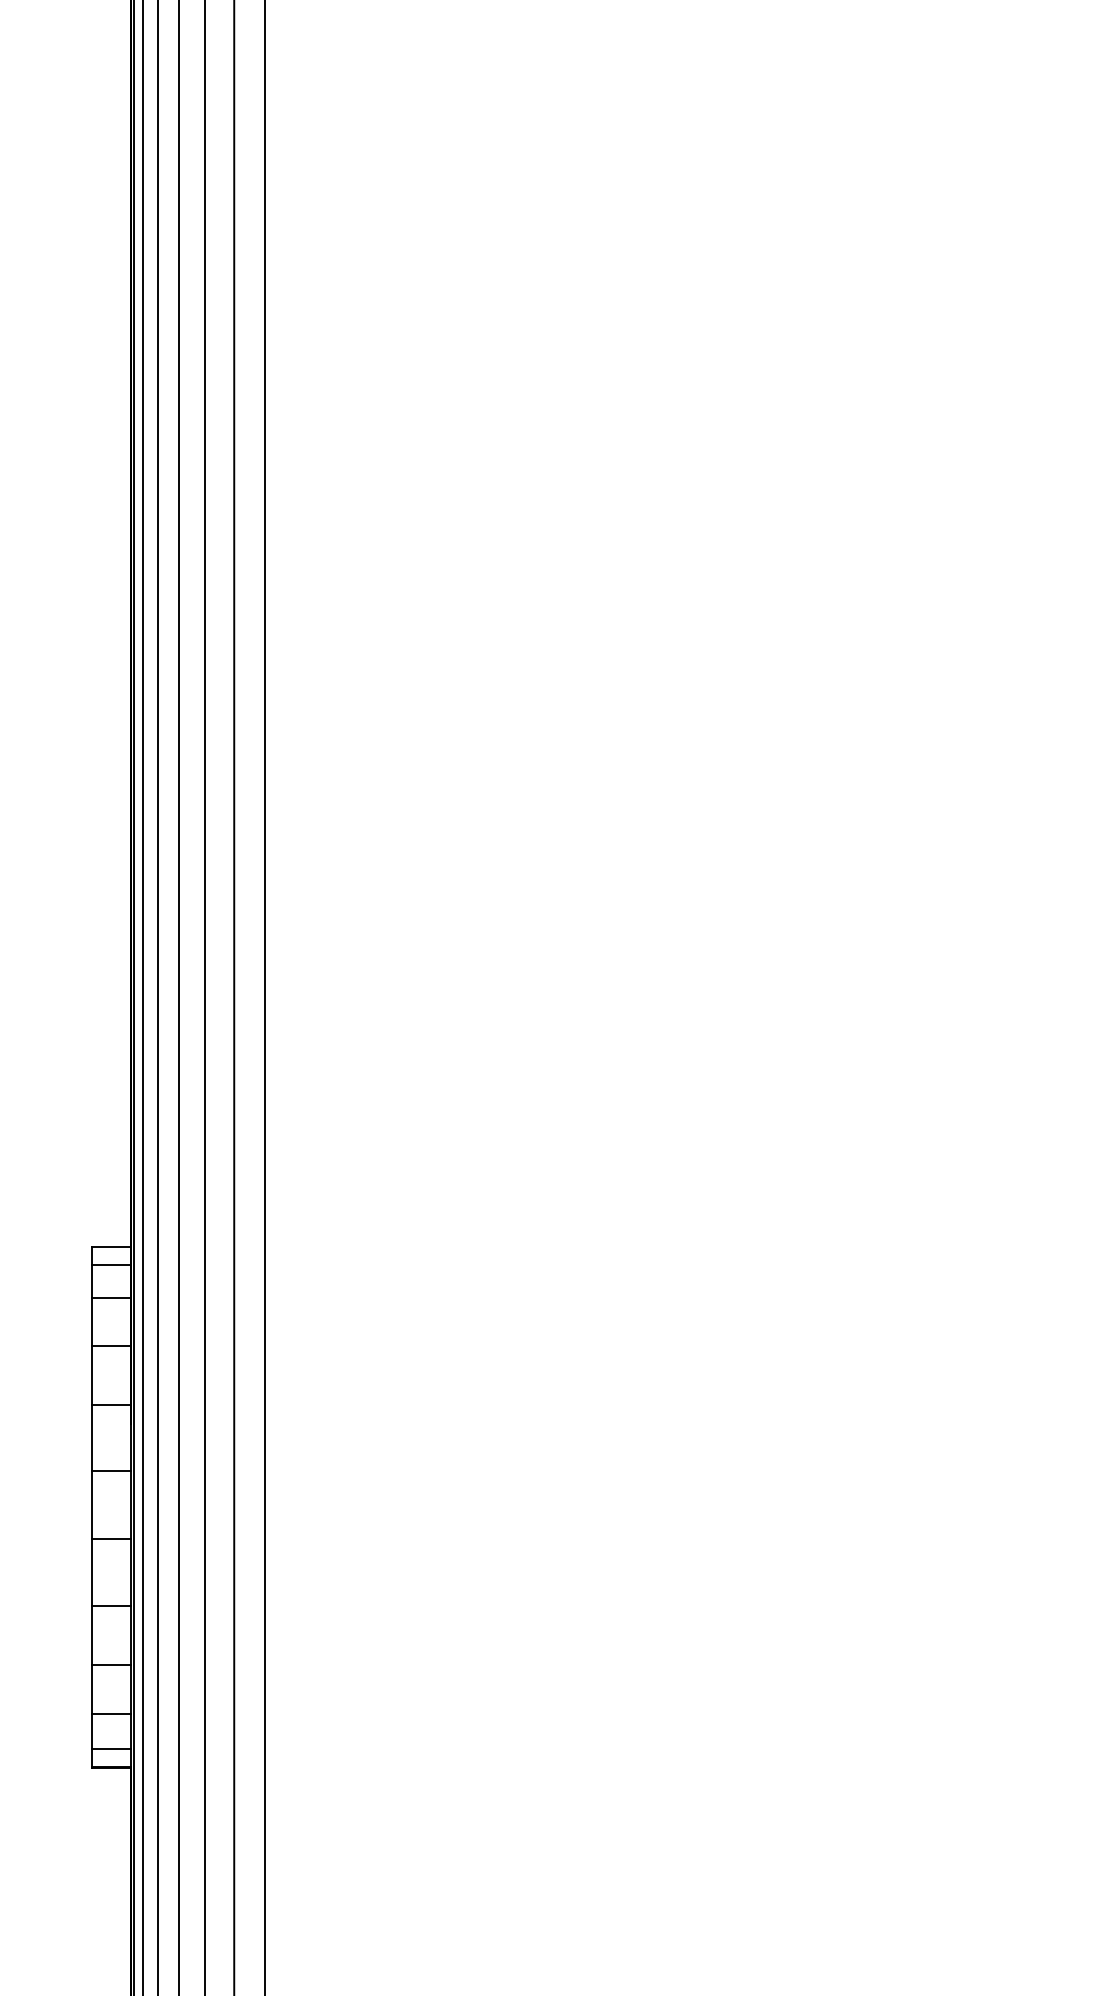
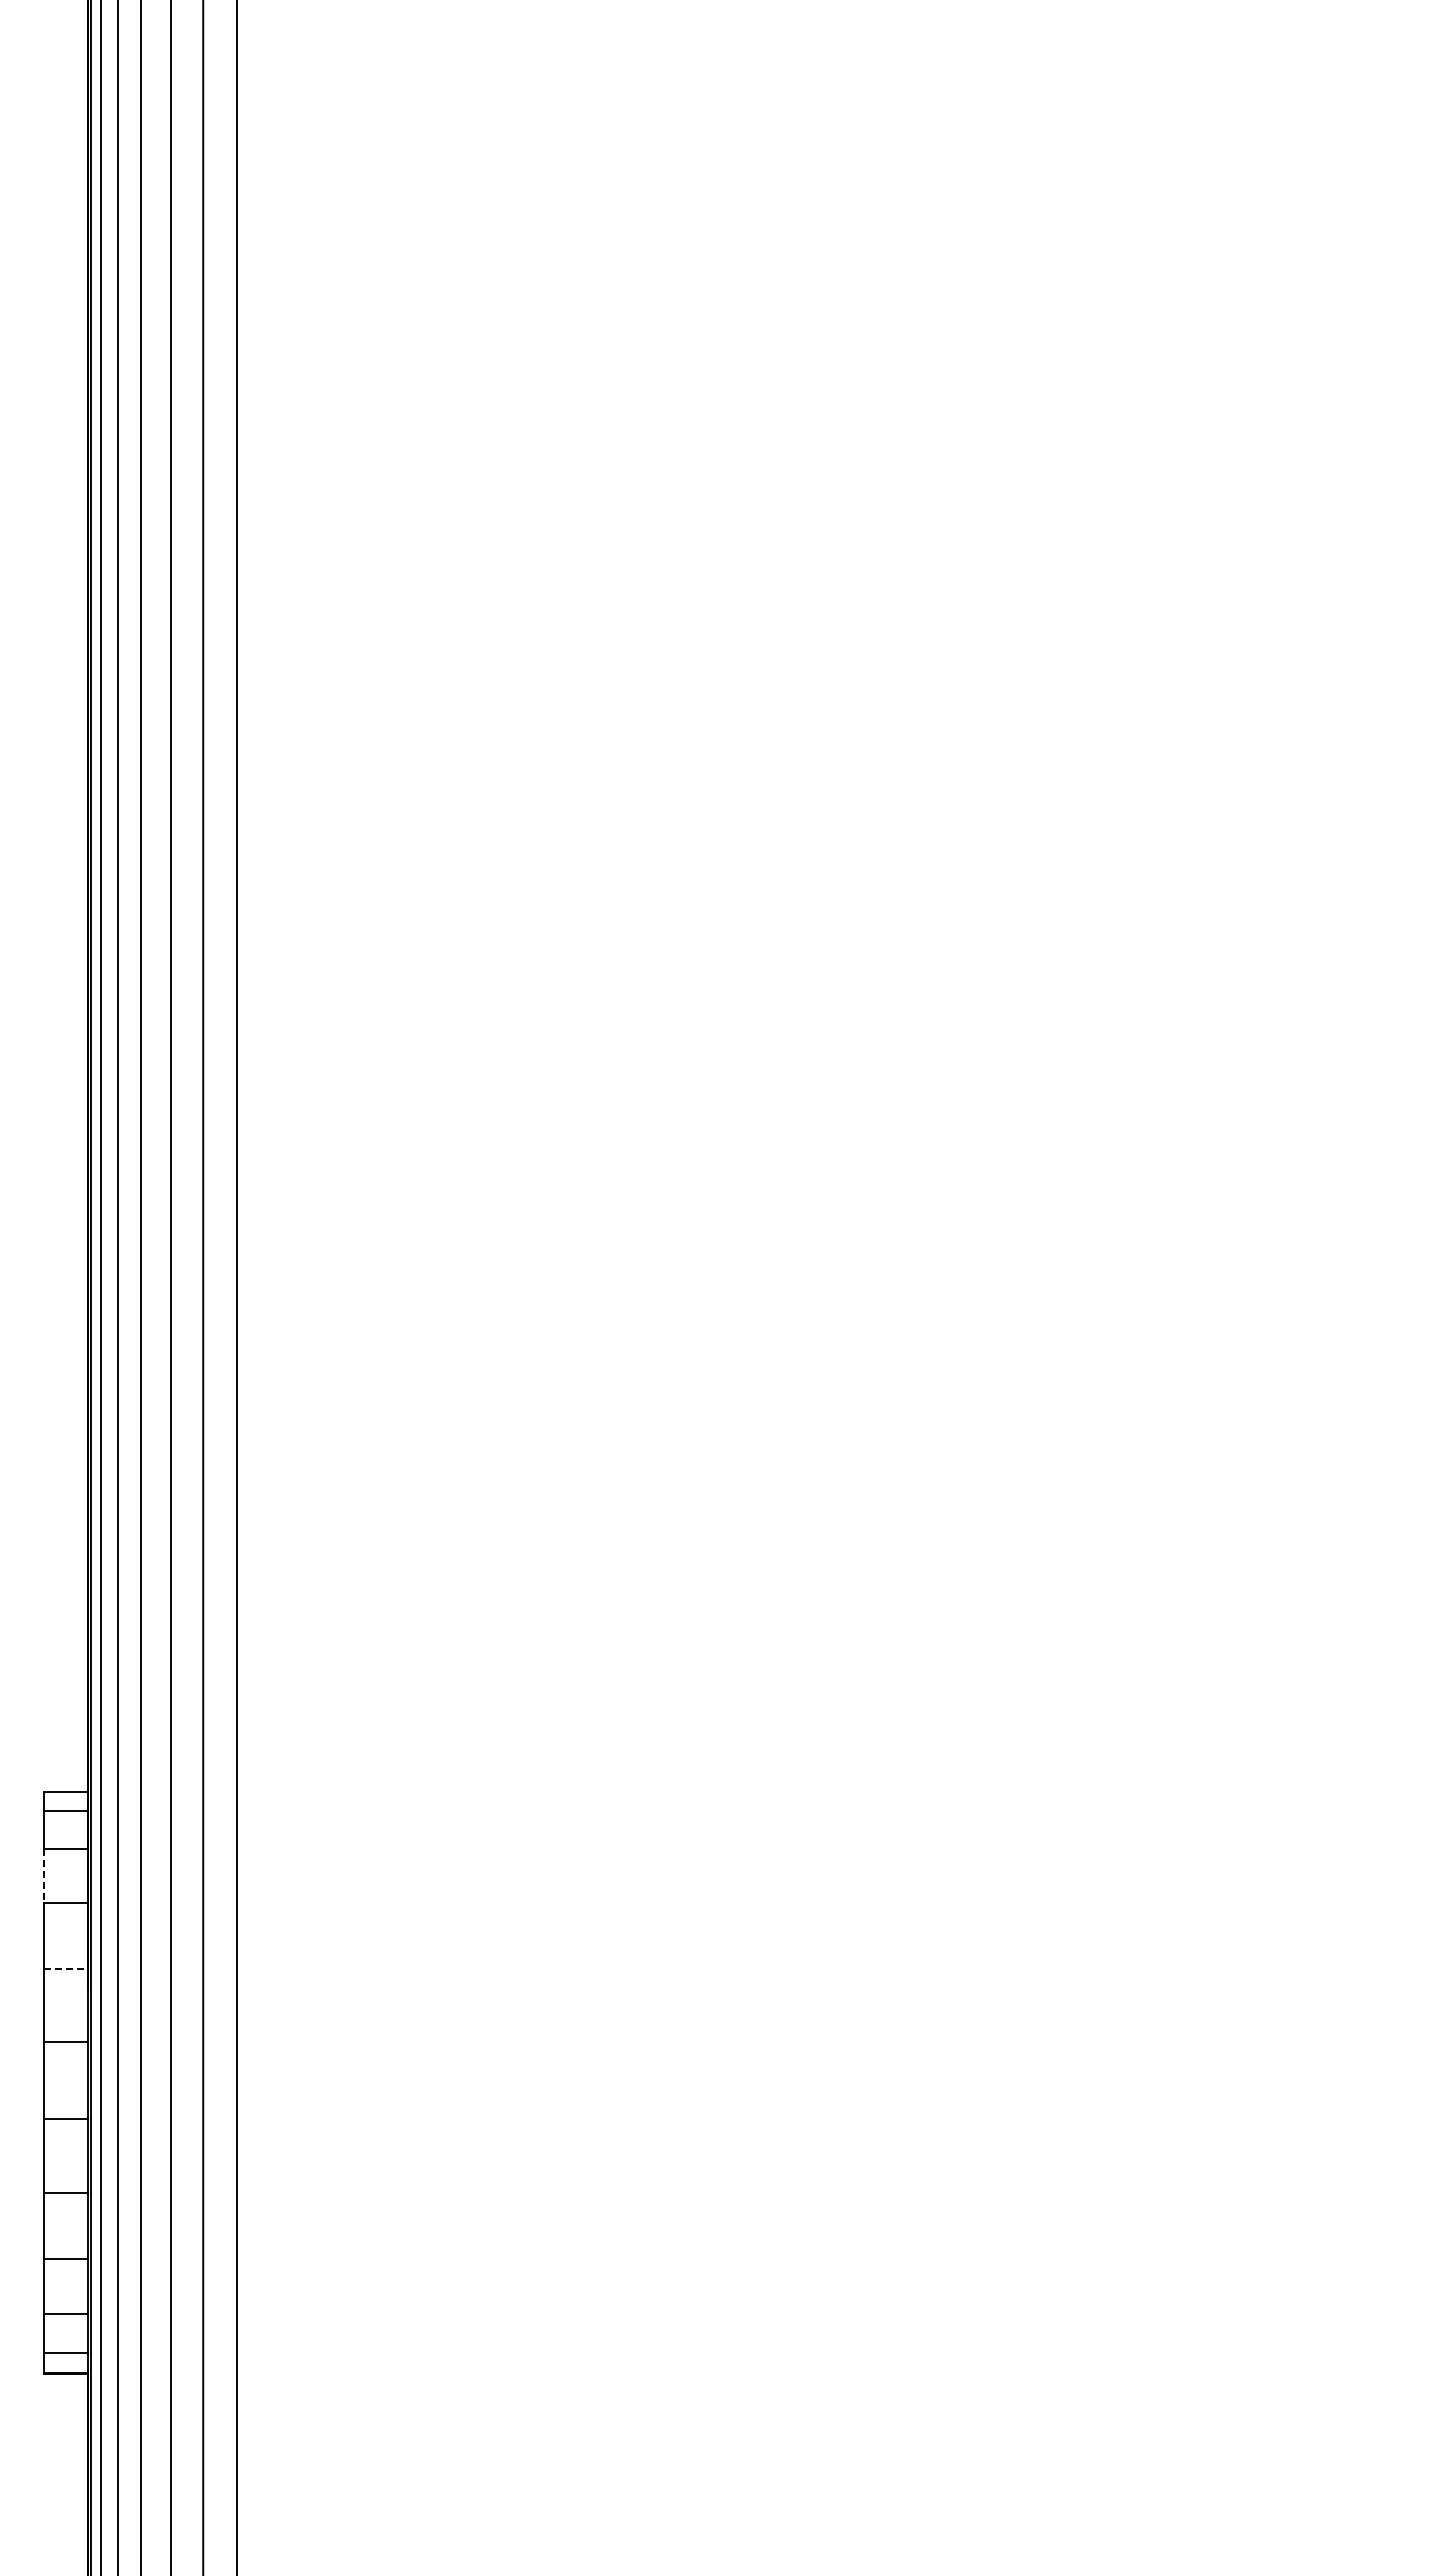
line: (91, 1321) -> (43, 1875), solid -> dashed
line: (111, 1405) -> (65, 1968), solid -> dashed

